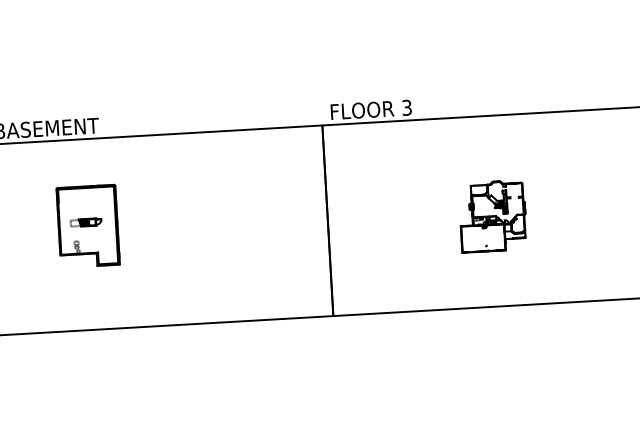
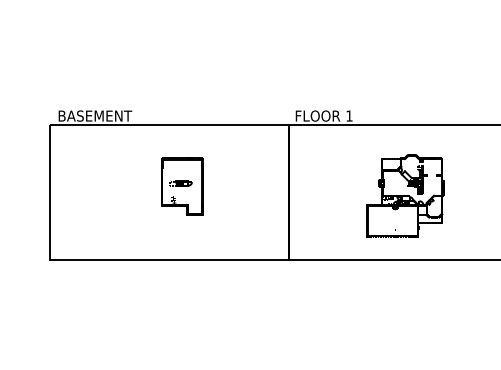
text: (407, 106) -> (349, 115), 3 -> 1
part: (492, 215) -> (405, 195), size x1.67
part: (88, 226) -> (182, 186), moved

